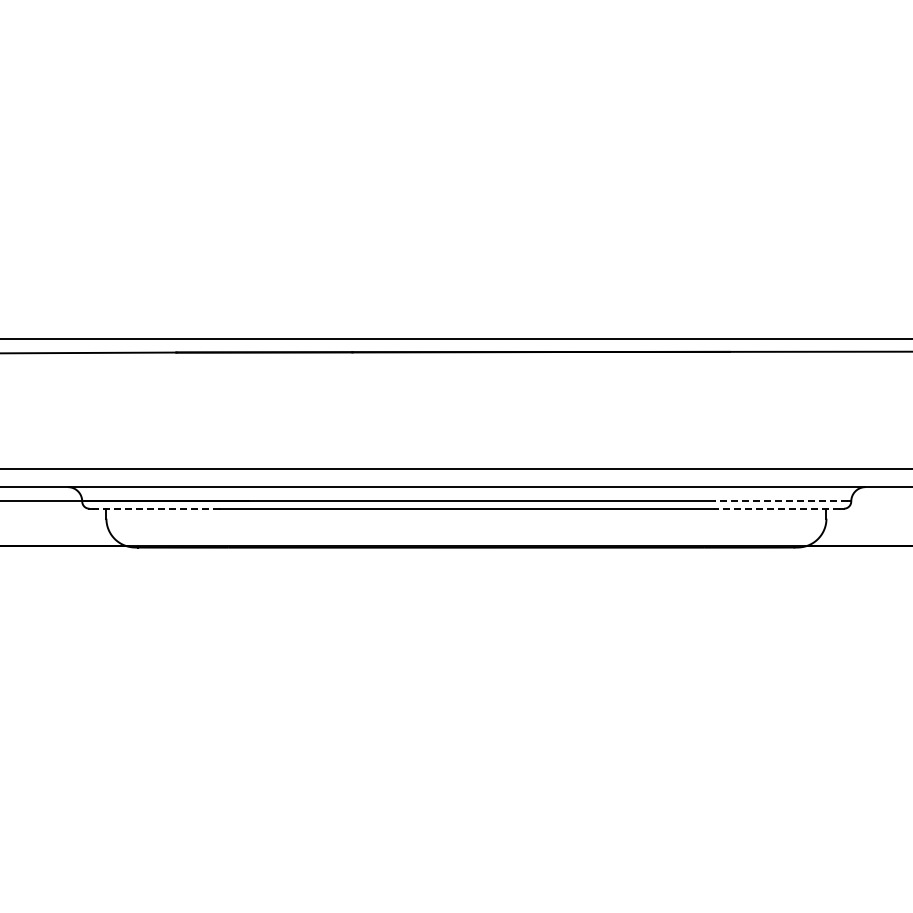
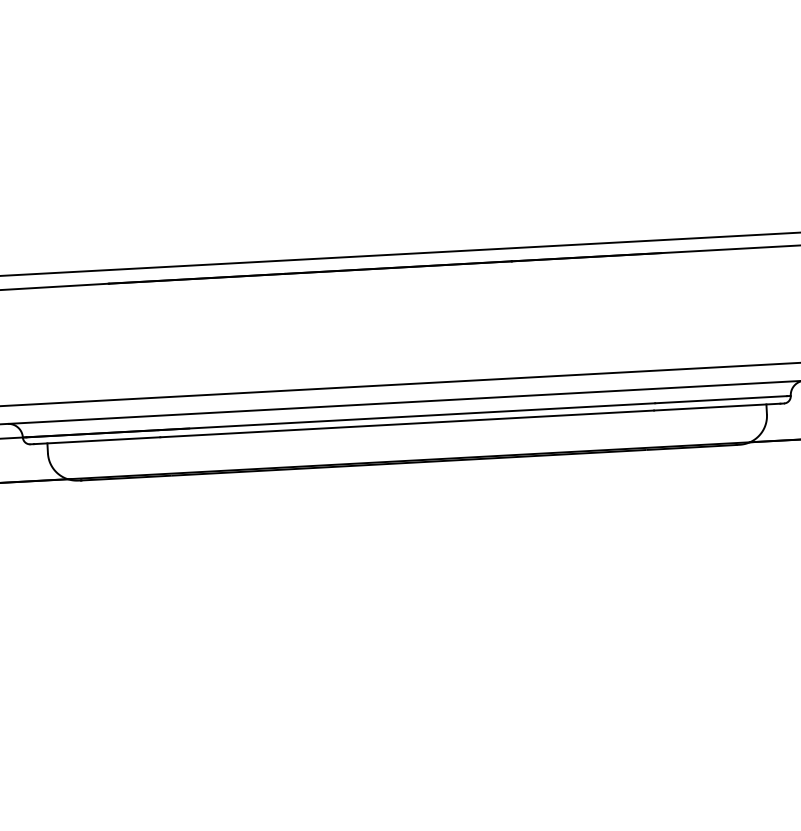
line: (781, 501) -> (721, 399), dashed -> solid
line: (155, 508) -> (96, 440), dashed -> solid
line: (776, 508) -> (716, 406), dashed -> solid

